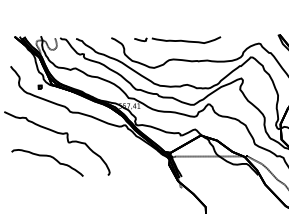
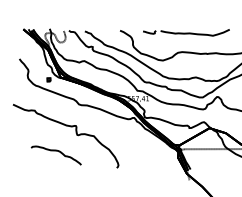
part: (47, 162) -> (56, 155), size x0.7

